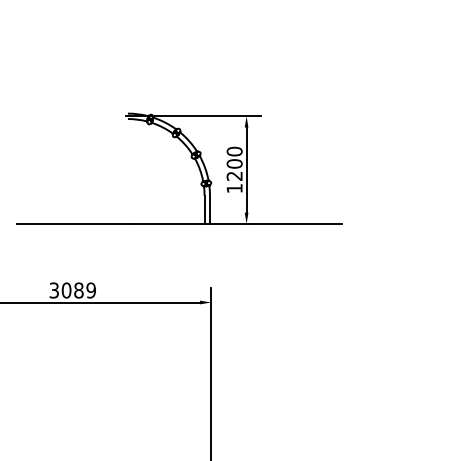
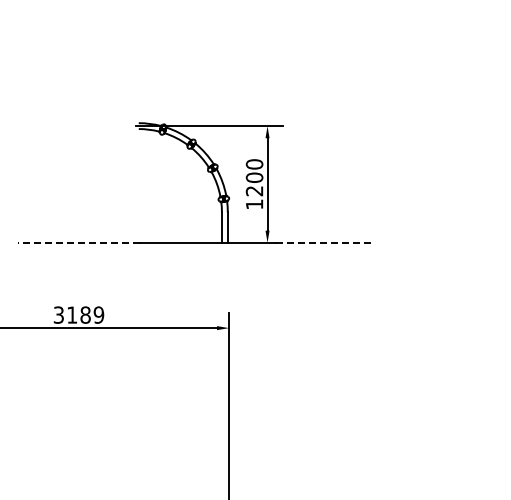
line: (72, 223) -> (78, 242), solid -> dashed
line: (299, 223) -> (324, 242), solid -> dashed
text: (66, 289) -> (72, 314), 3089 -> 3189

